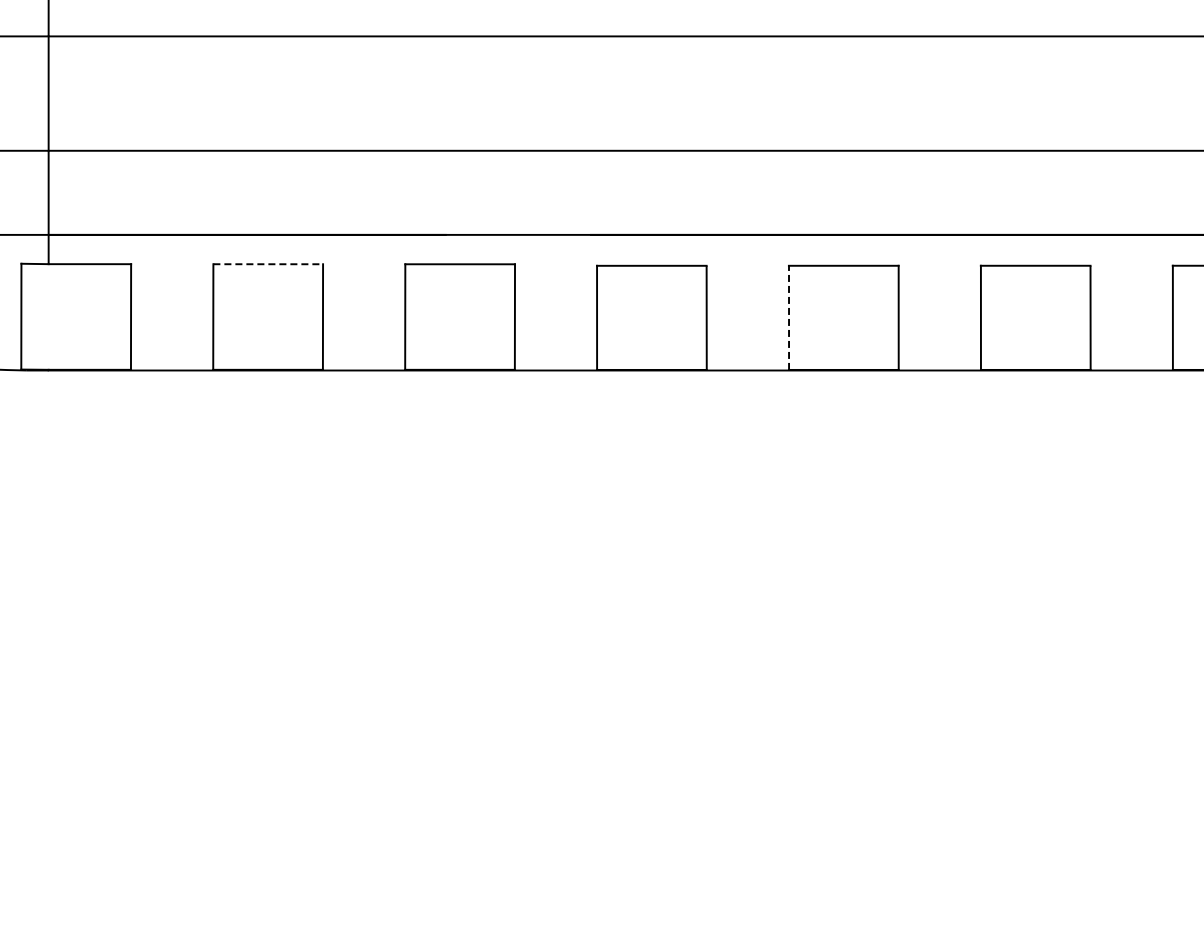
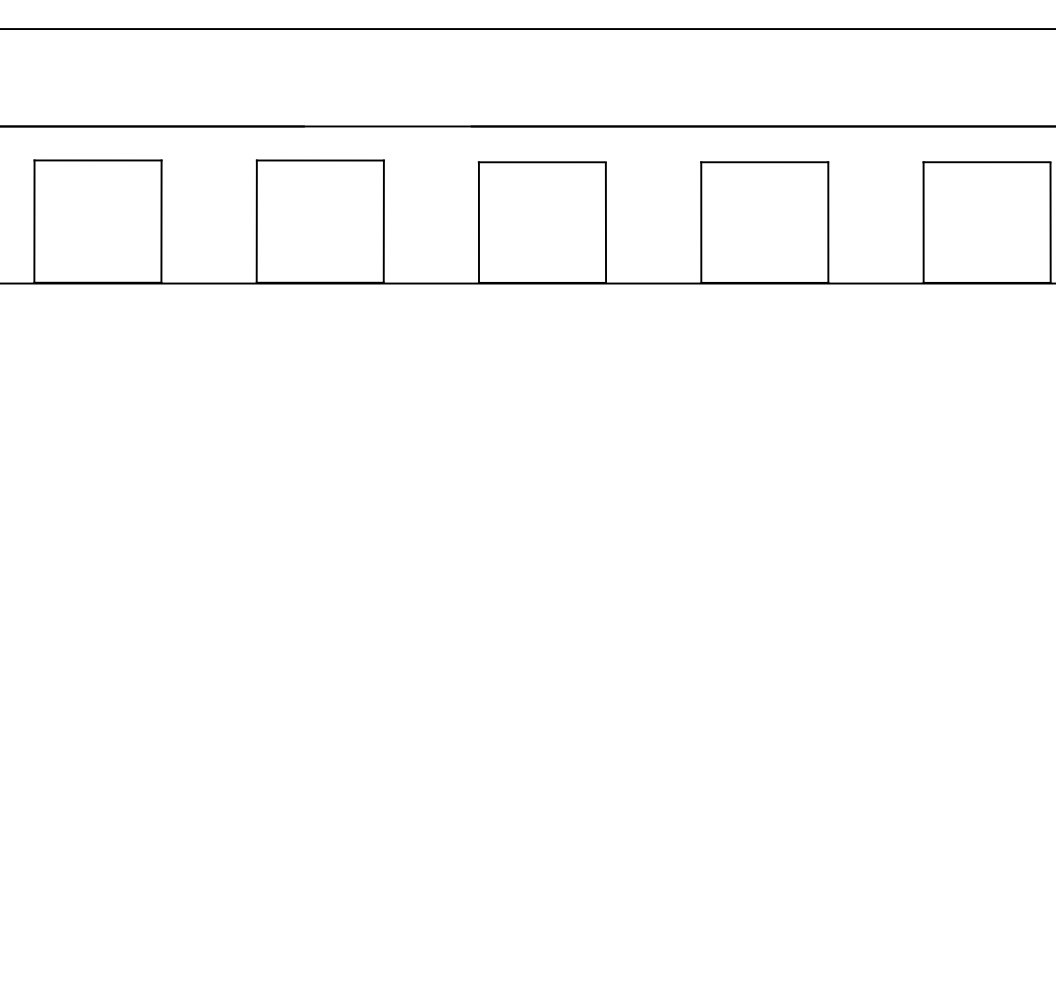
line: (268, 264) -> (98, 160), dashed -> solid
line: (789, 317) -> (701, 222), dashed -> solid

